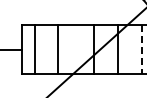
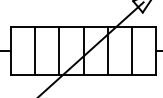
line: (34, 49) -> (35, 50), moved
line: (57, 49) -> (59, 50), moved
line: (141, 50) -> (131, 51), dashed -> solid

